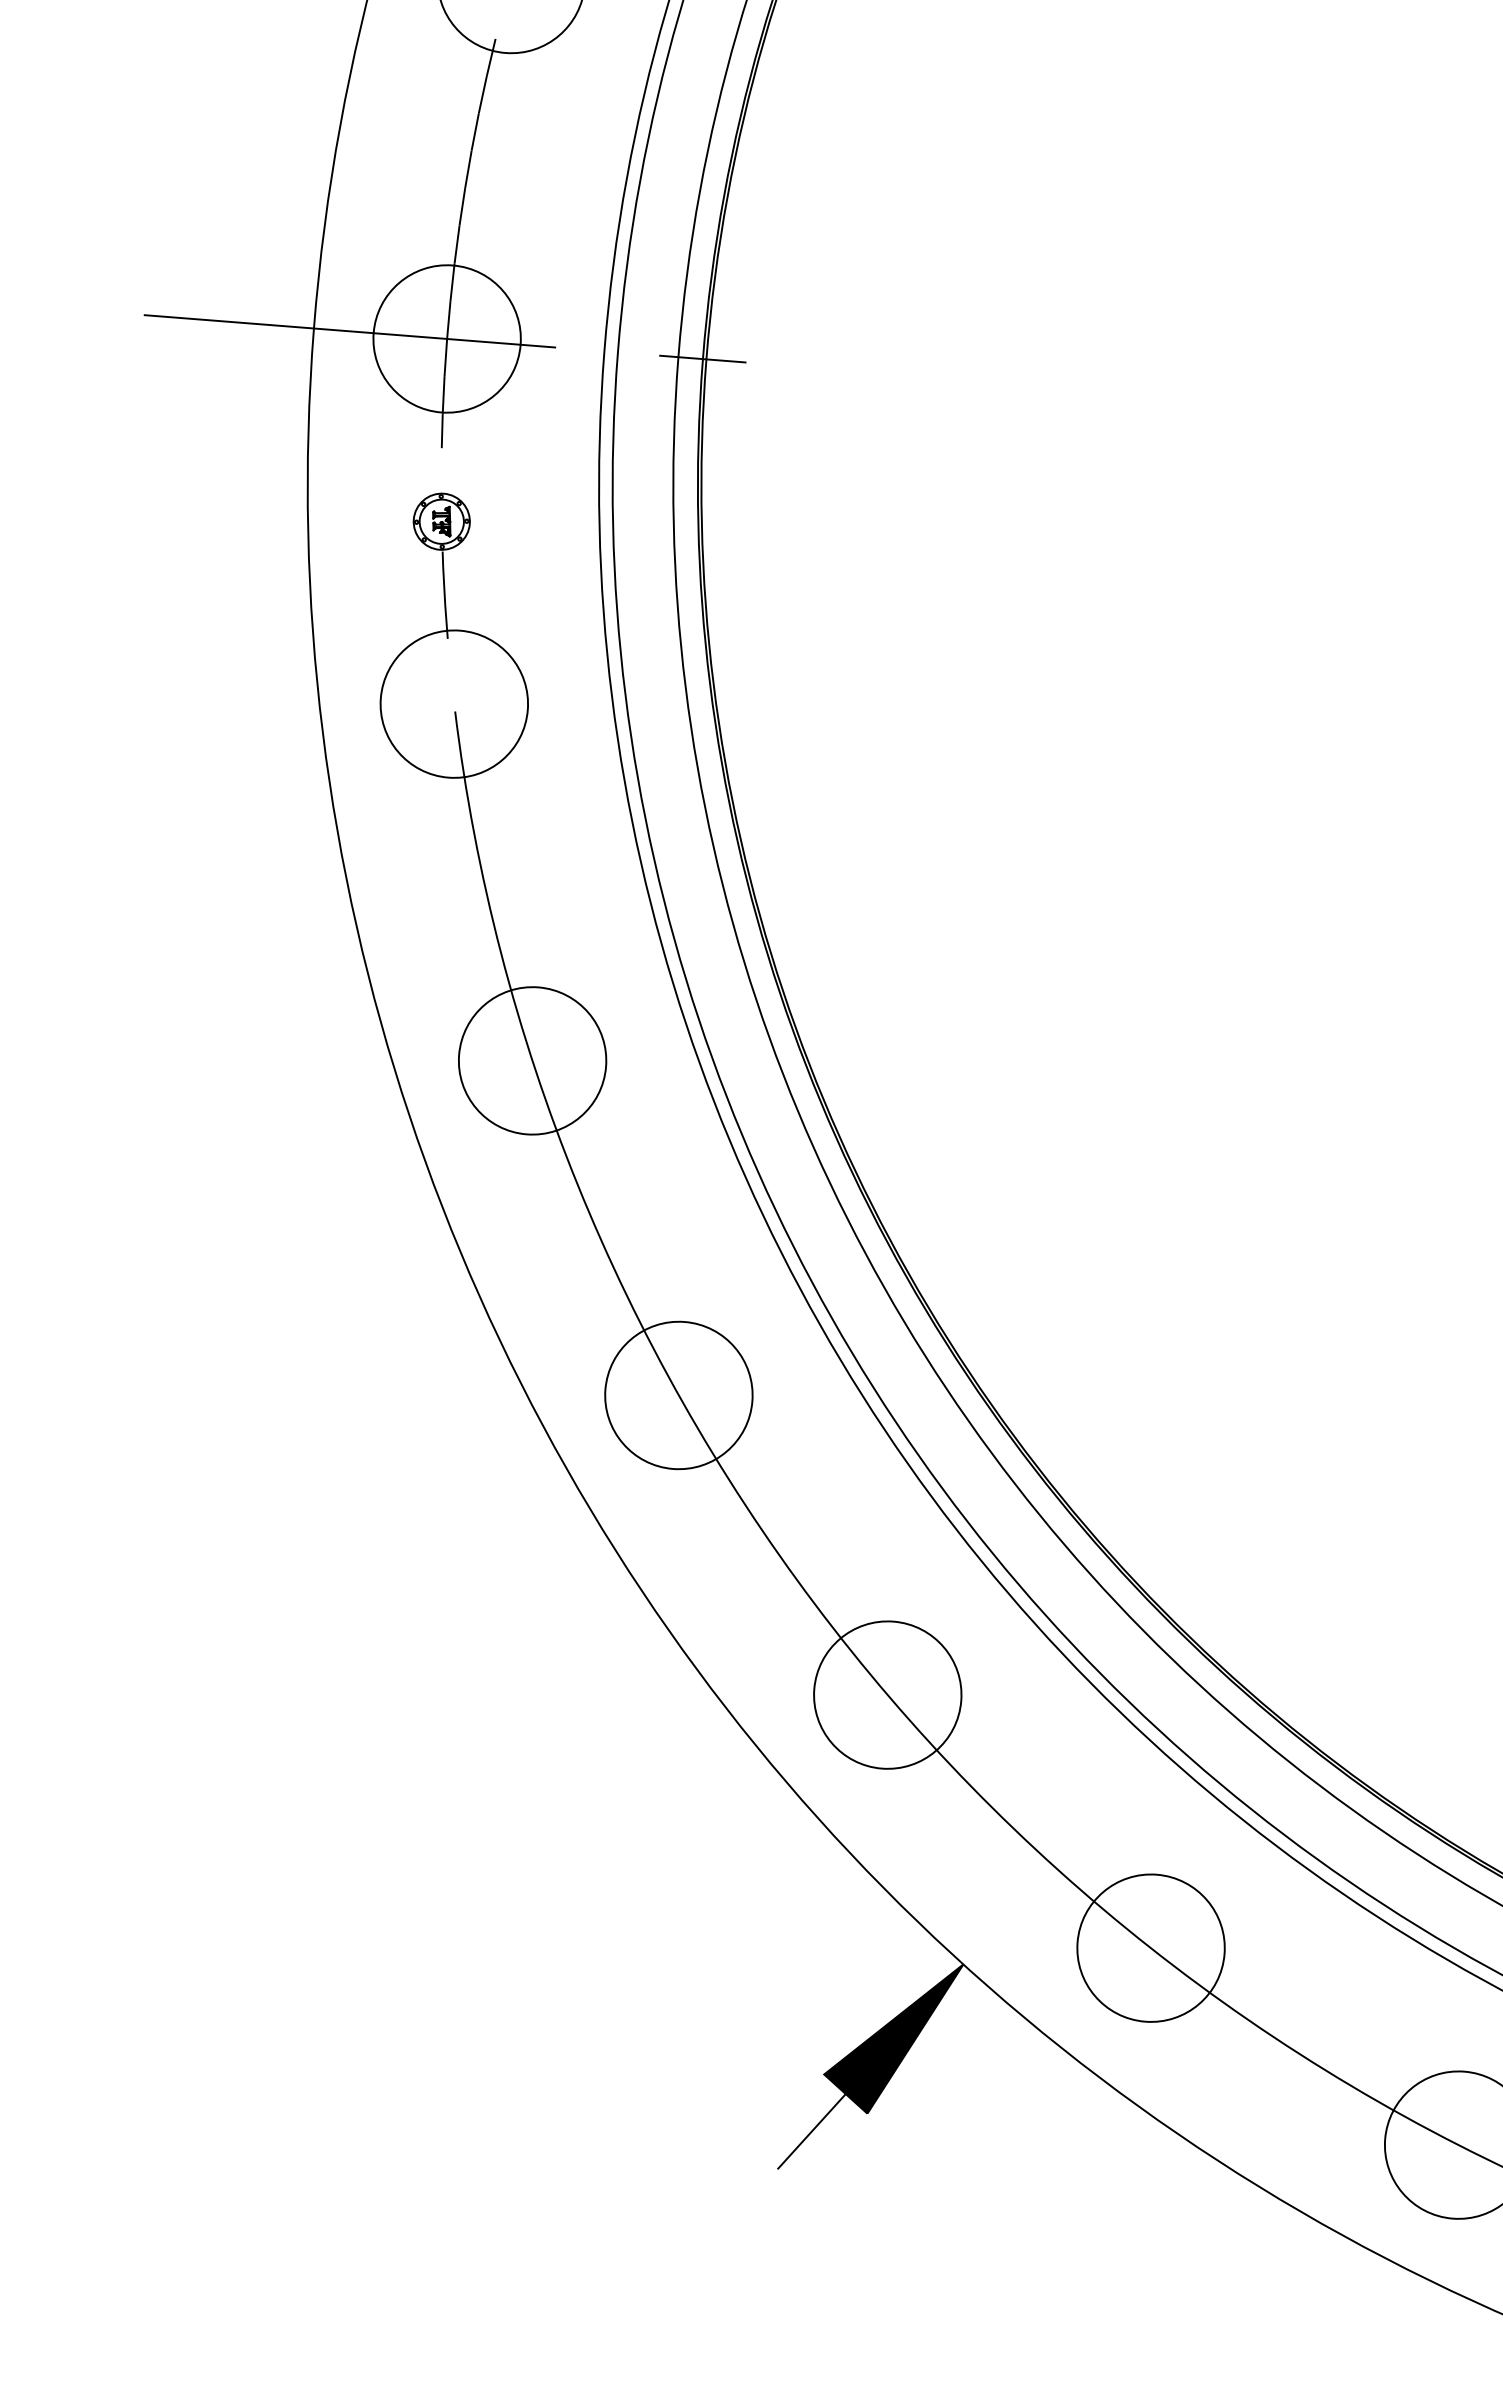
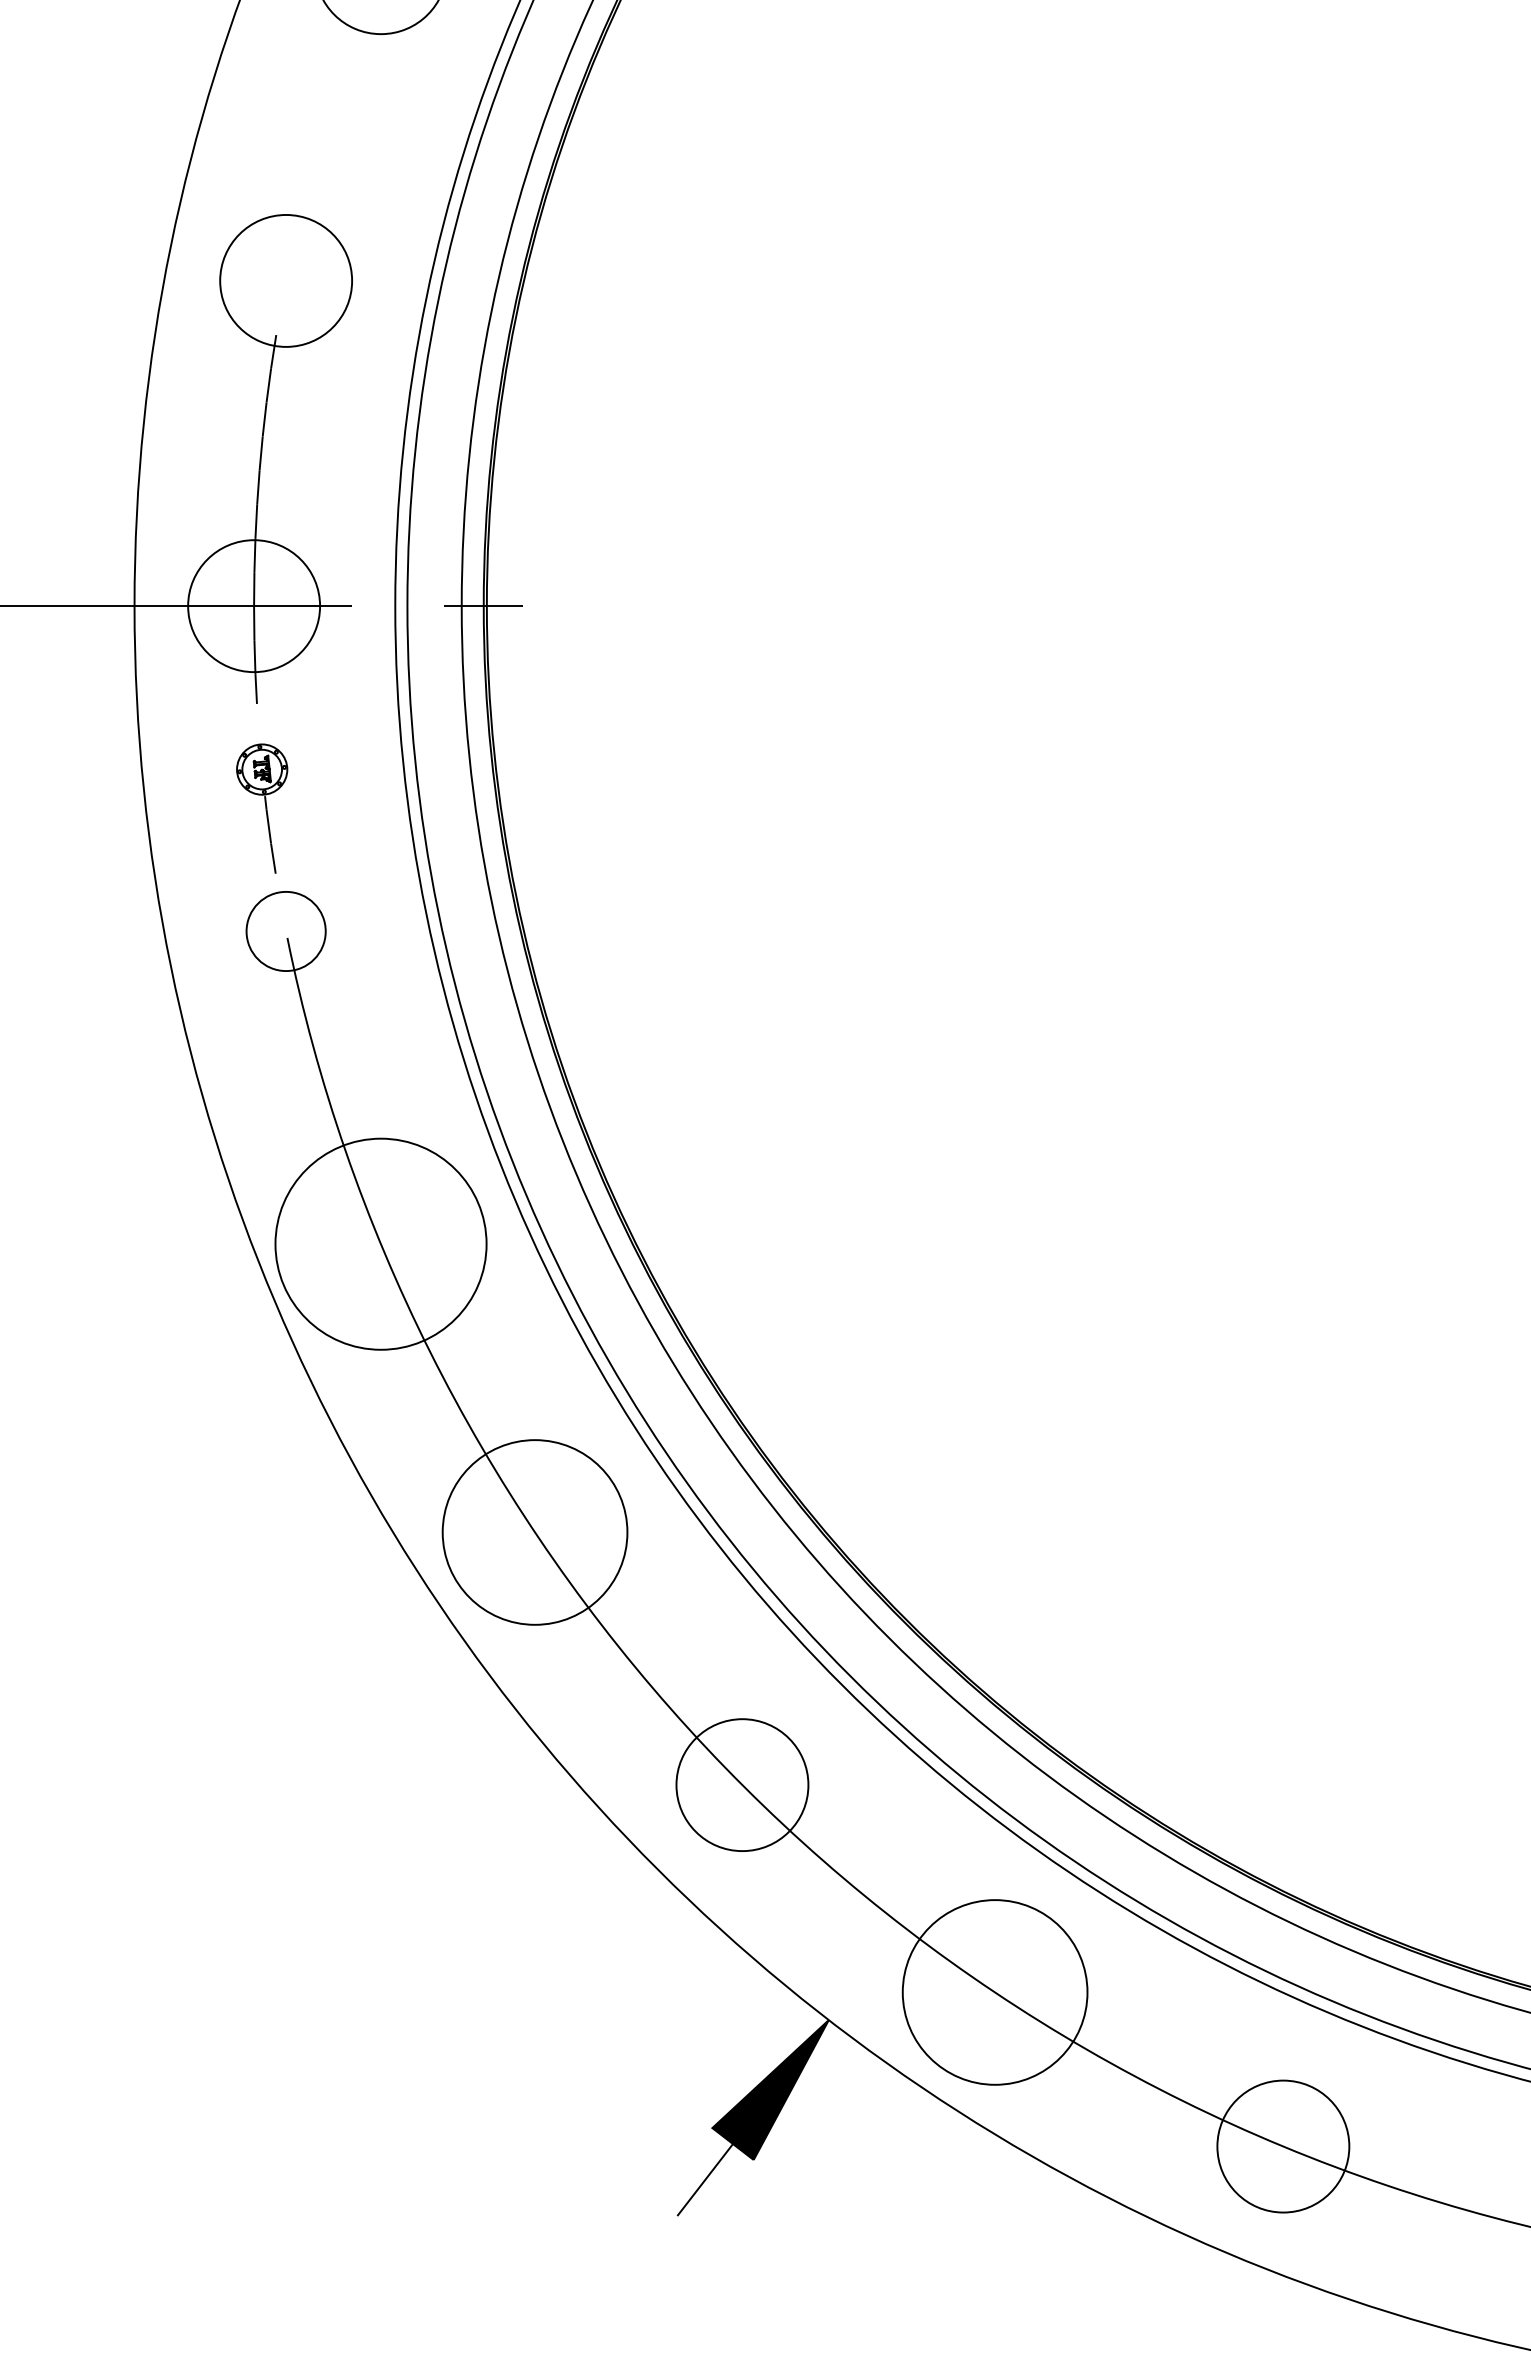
circle: (454, 704) -> (286, 931), size x0.6
circle: (533, 1061) -> (381, 1244), size x1.6
circle: (679, 1395) -> (535, 1532), size x1.4
circle: (1151, 1948) -> (995, 1992), size x1.4

